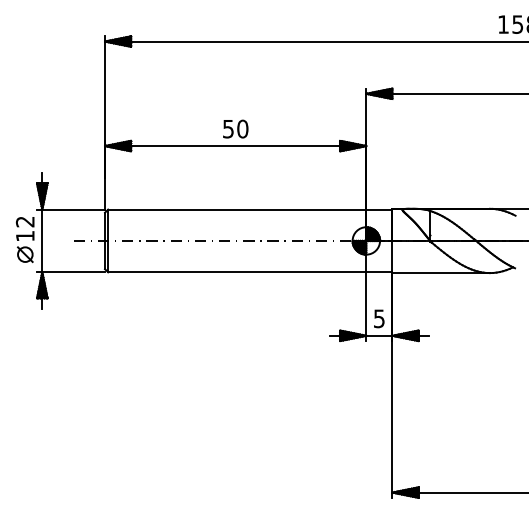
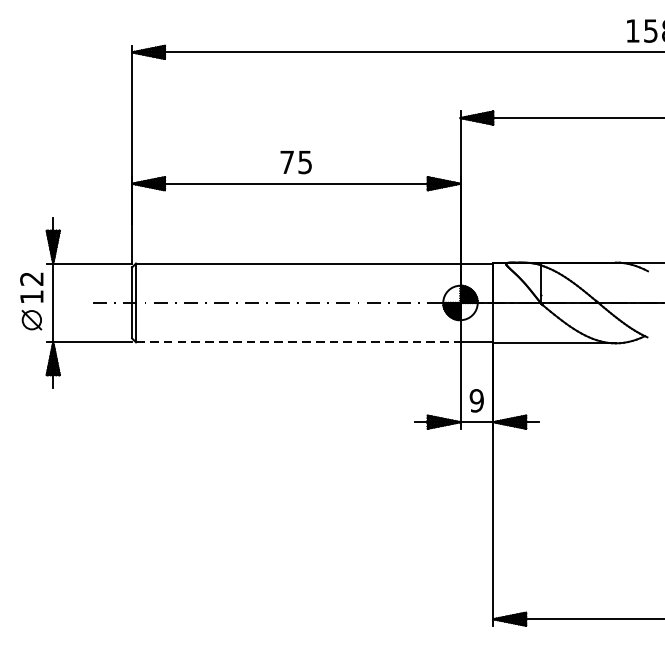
text: (235, 128) -> (296, 161), 50 -> 75
line: (237, 272) -> (298, 342), solid -> dashed
text: (378, 318) -> (475, 400), 5 -> 9

